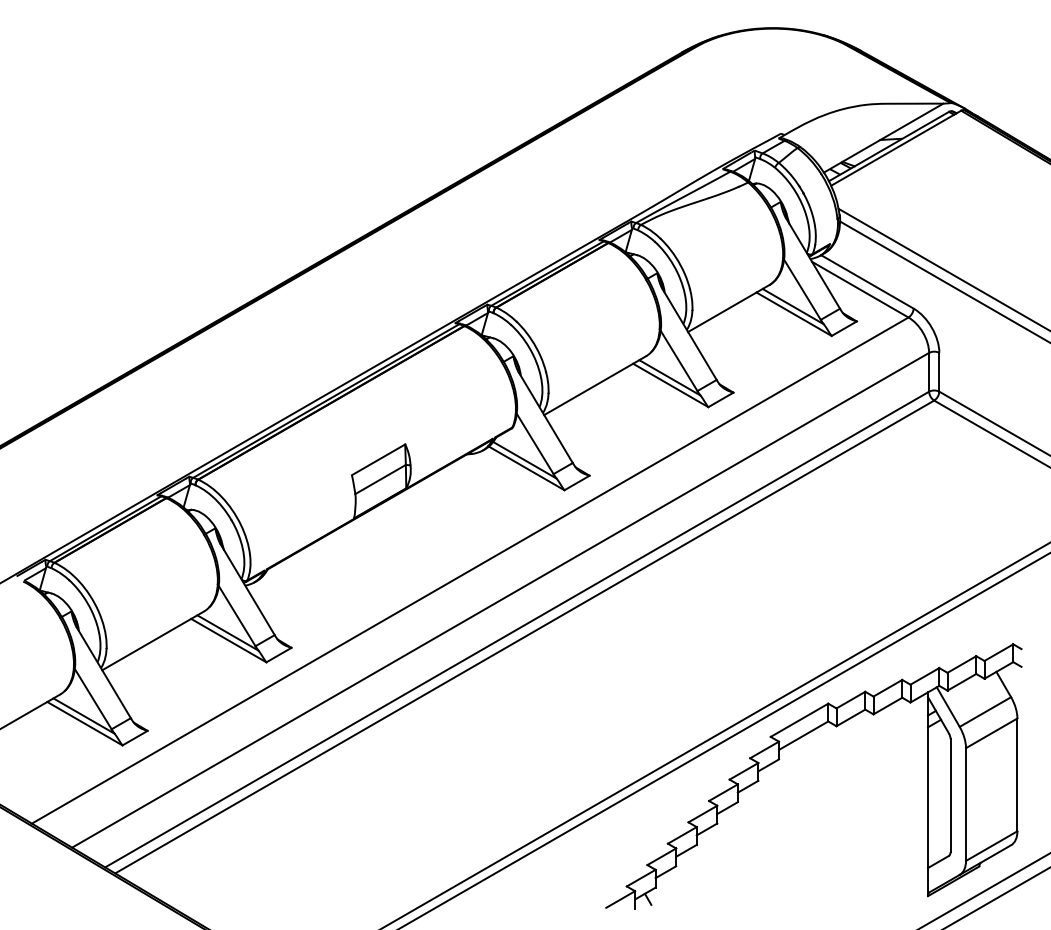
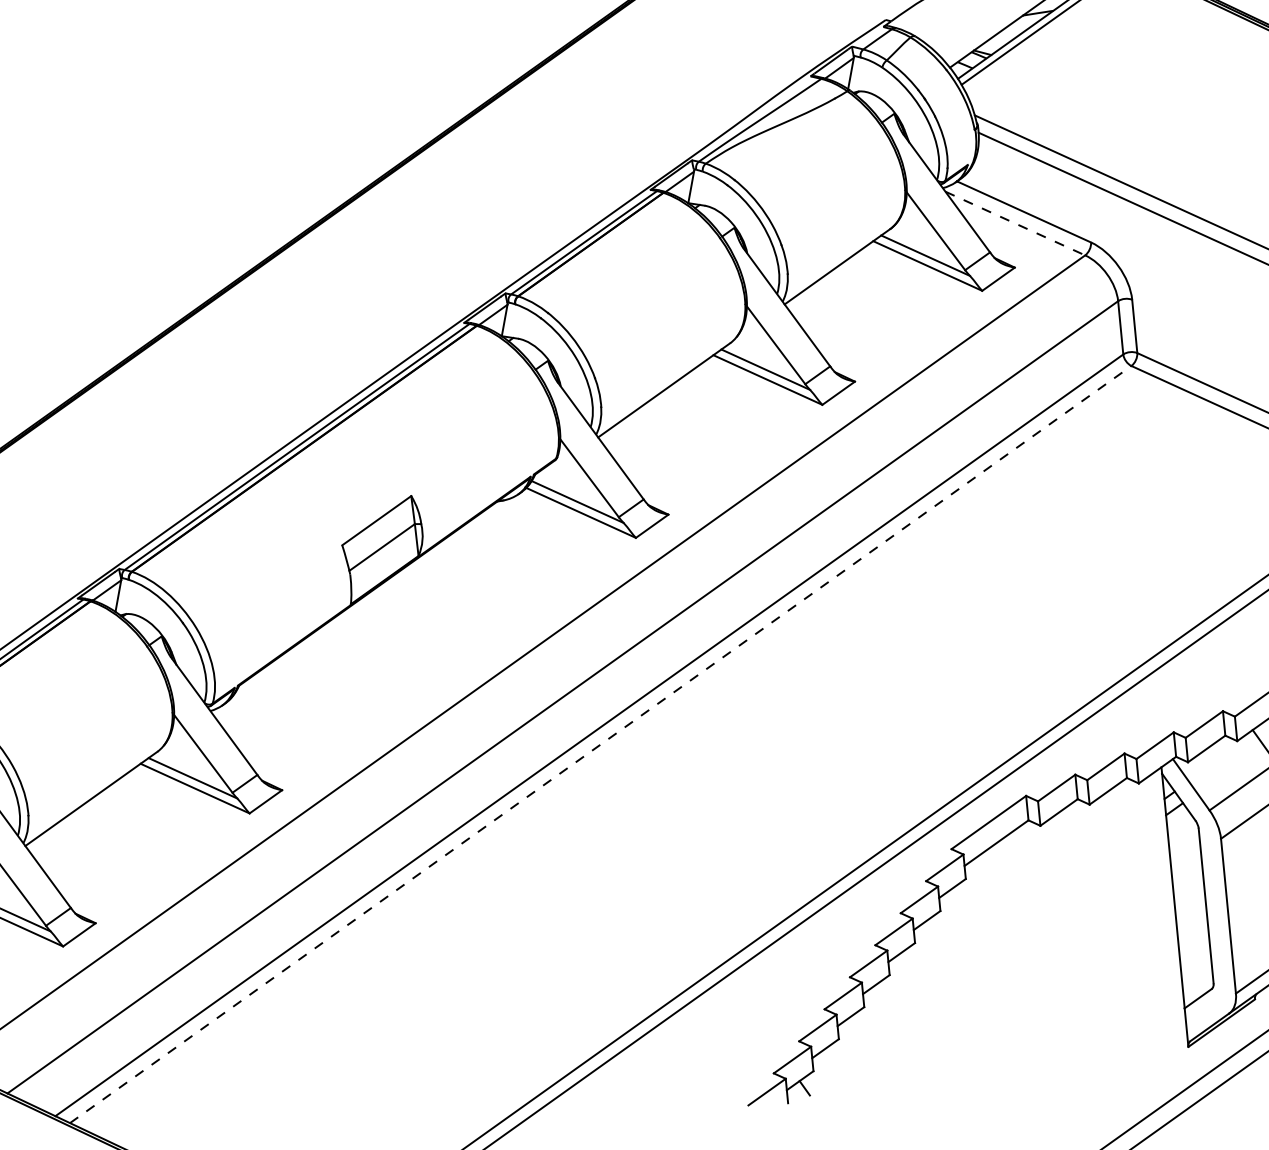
line: (860, 289) -> (1015, 223), solid -> dashed
line: (524, 637) -> (600, 745), solid -> dashed

